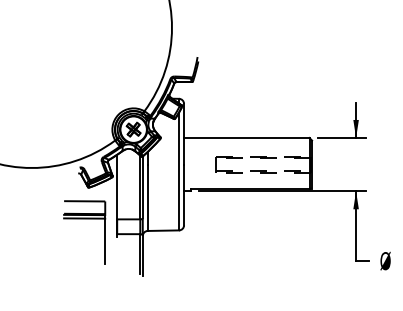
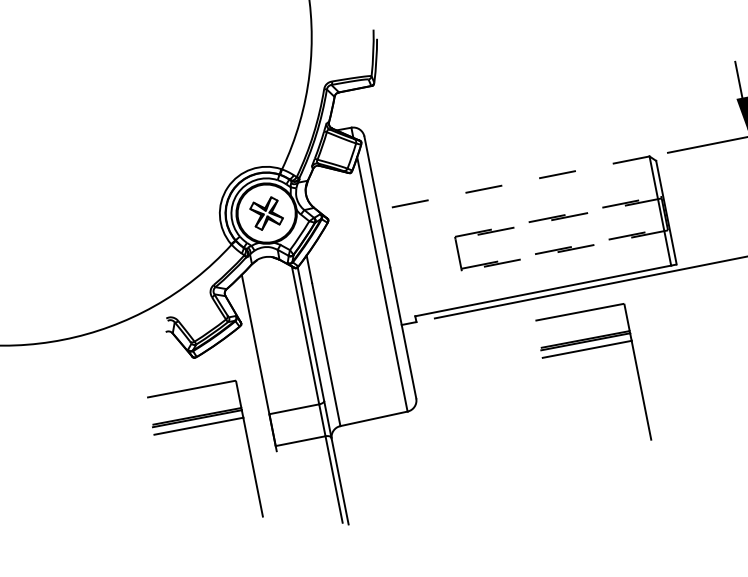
line: (246, 137) -> (513, 182), solid -> dashed
part: (264, 219) -> (587, 351), added

